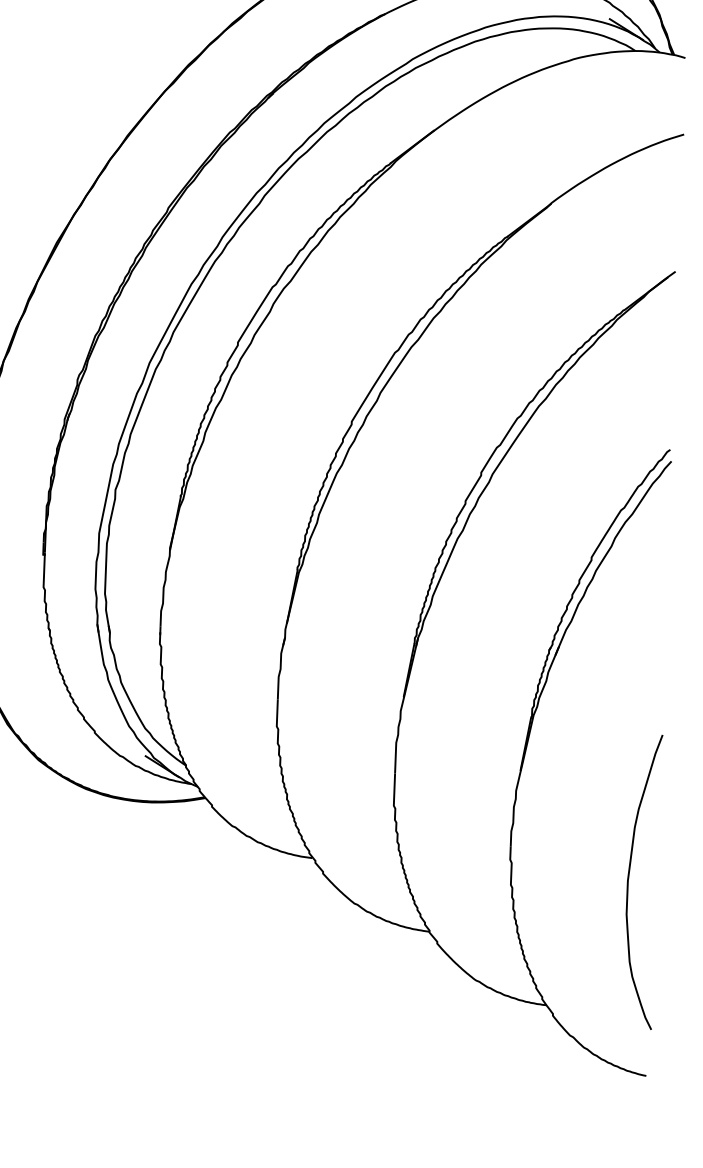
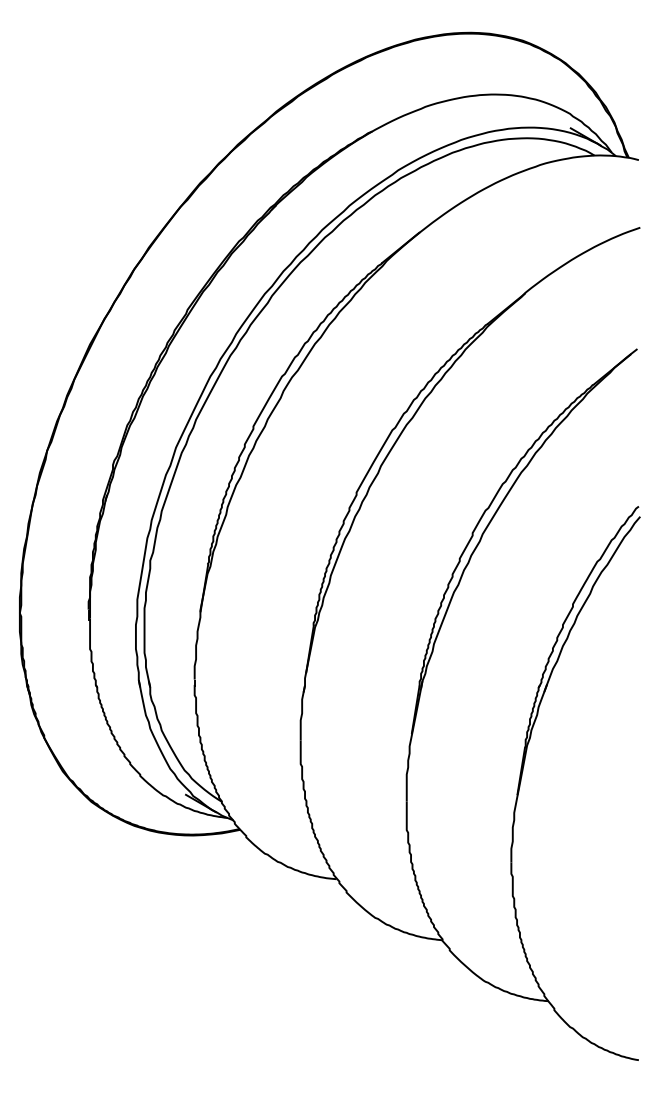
curve: (629, 878) -> (617, 886), removed

